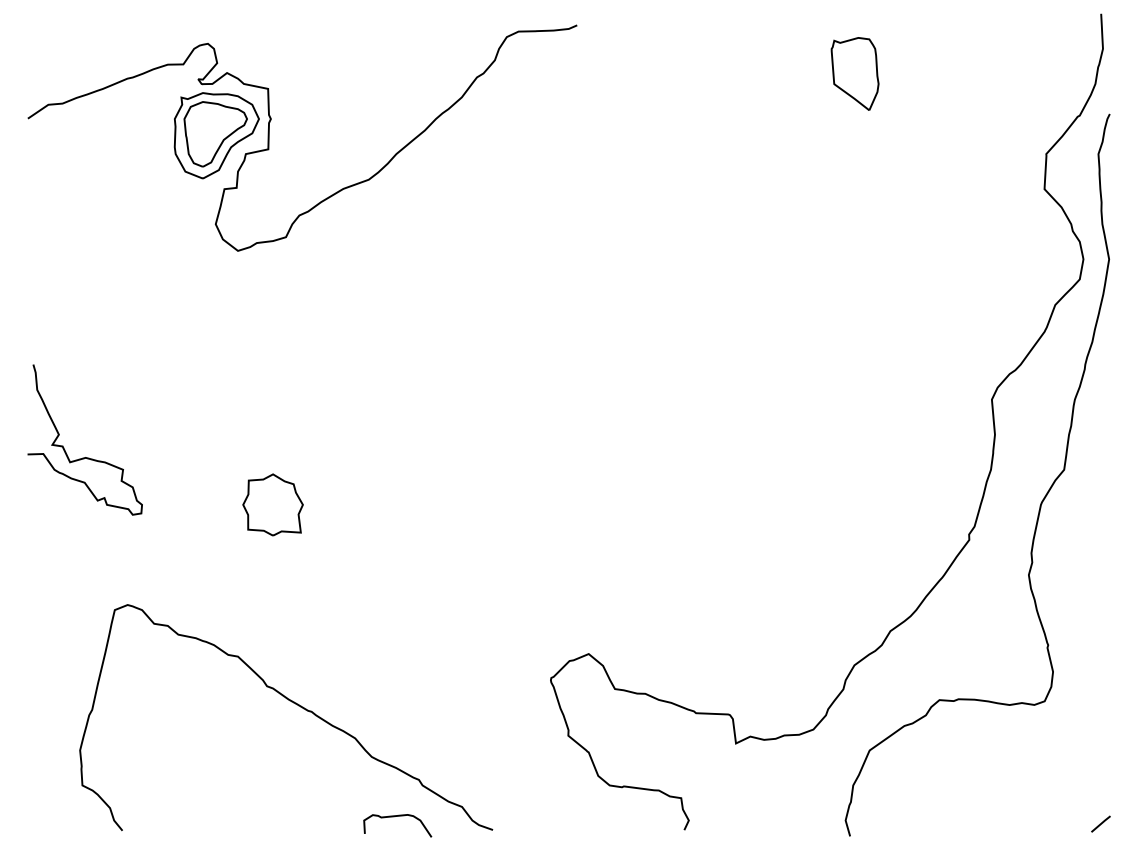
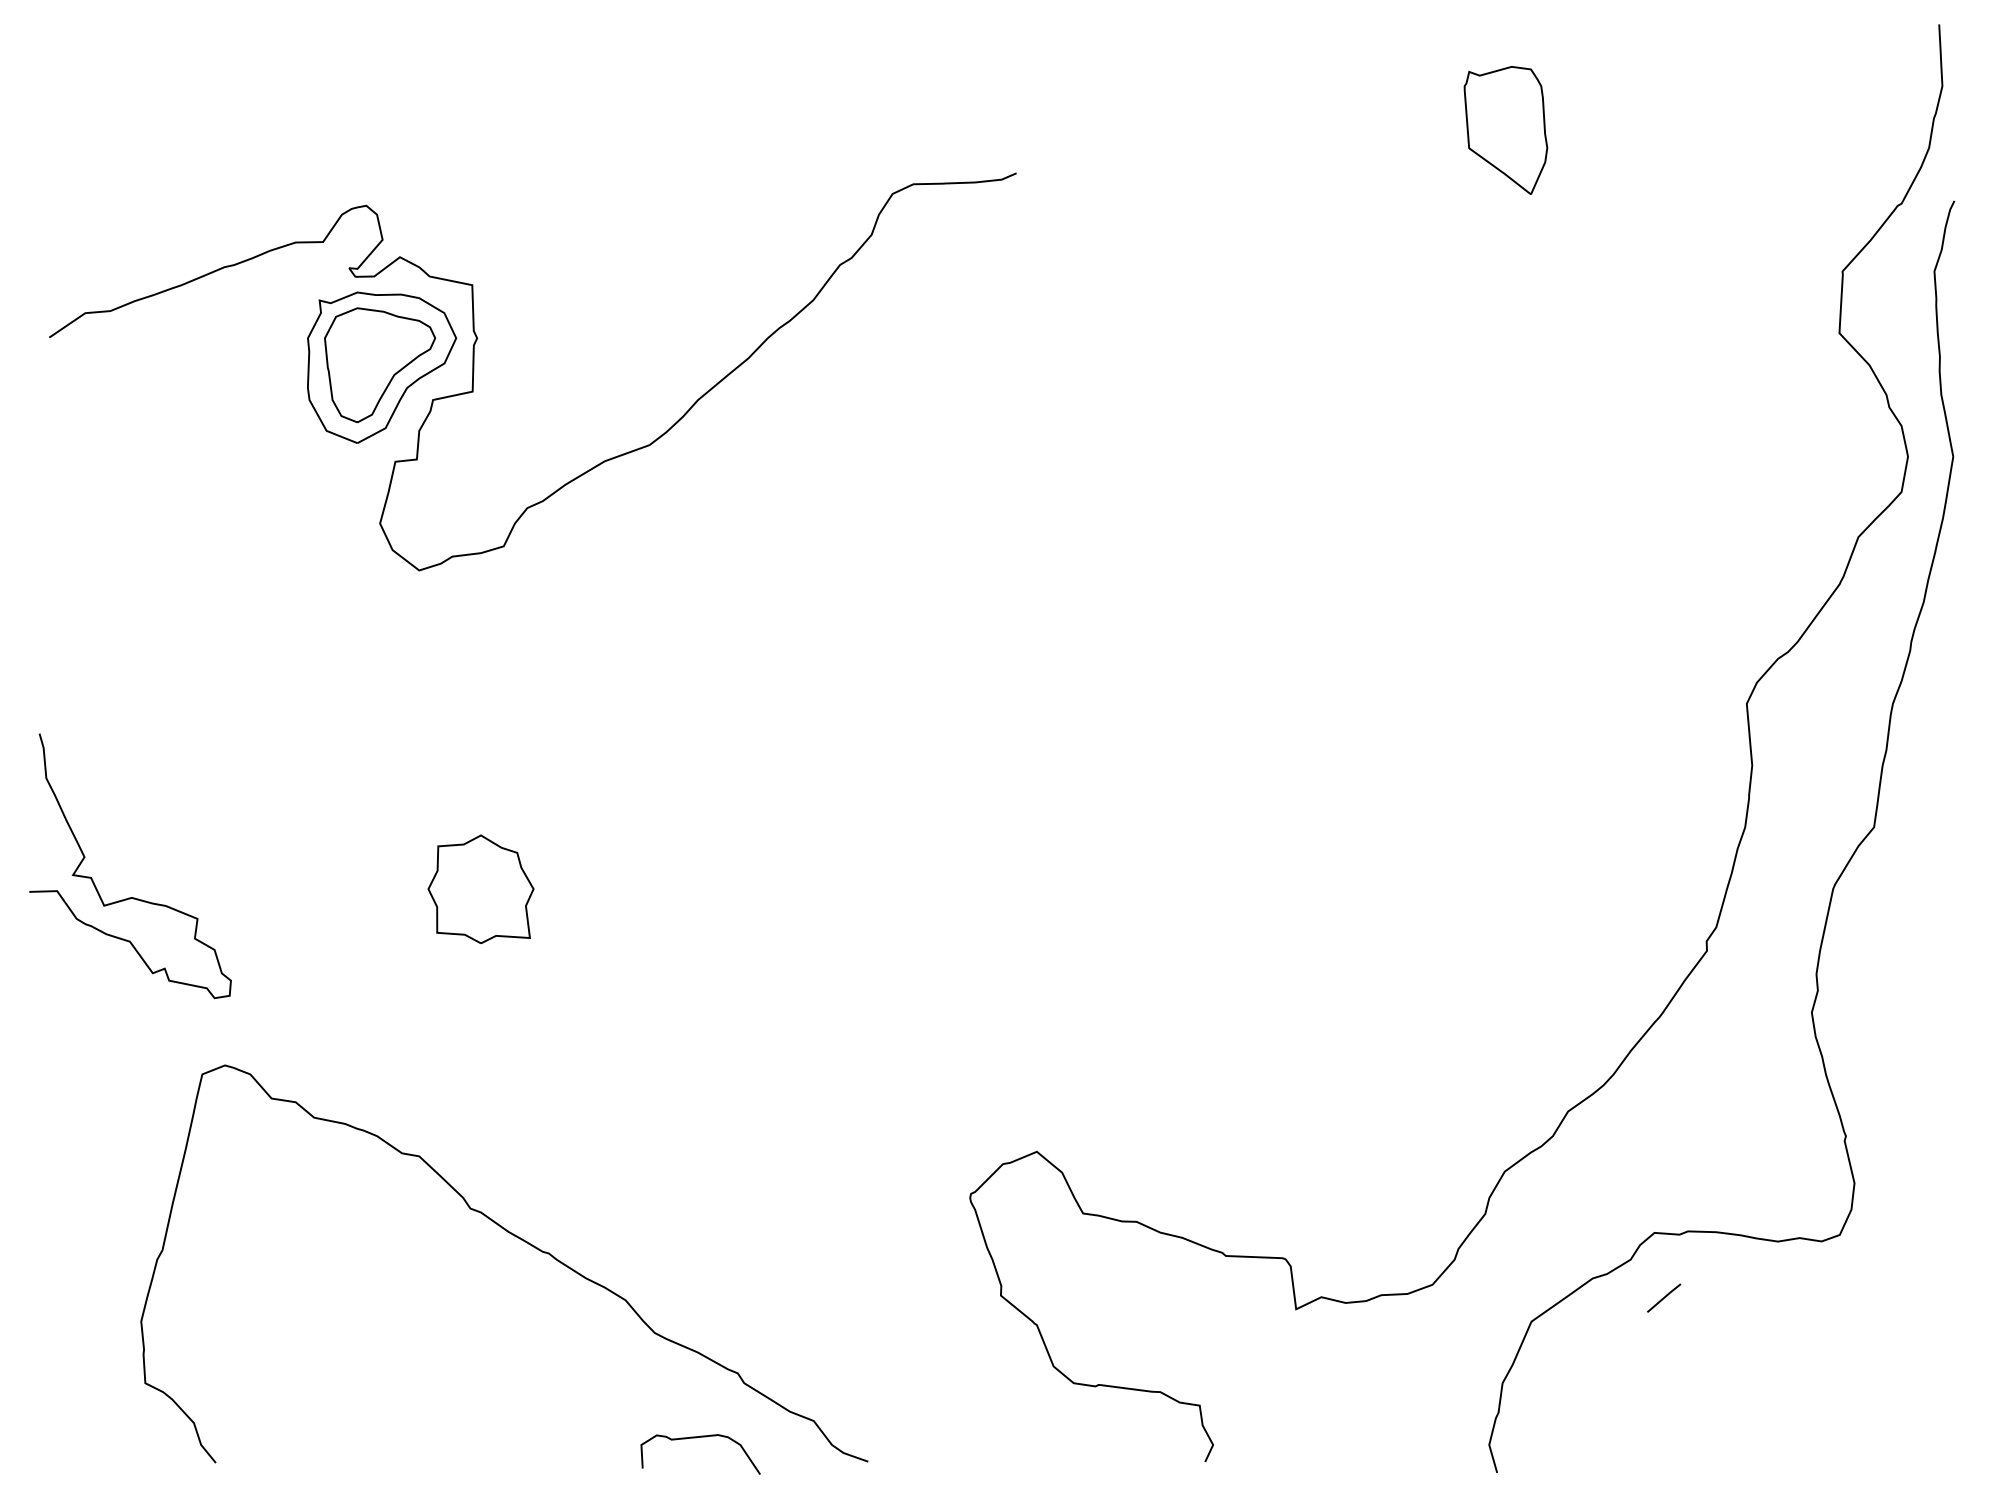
part: (269, 137) -> (474, 370), moved
curve: (84, 457) -> (129, 897), moved
line: (1100, 823) -> (1663, 1296), moved

